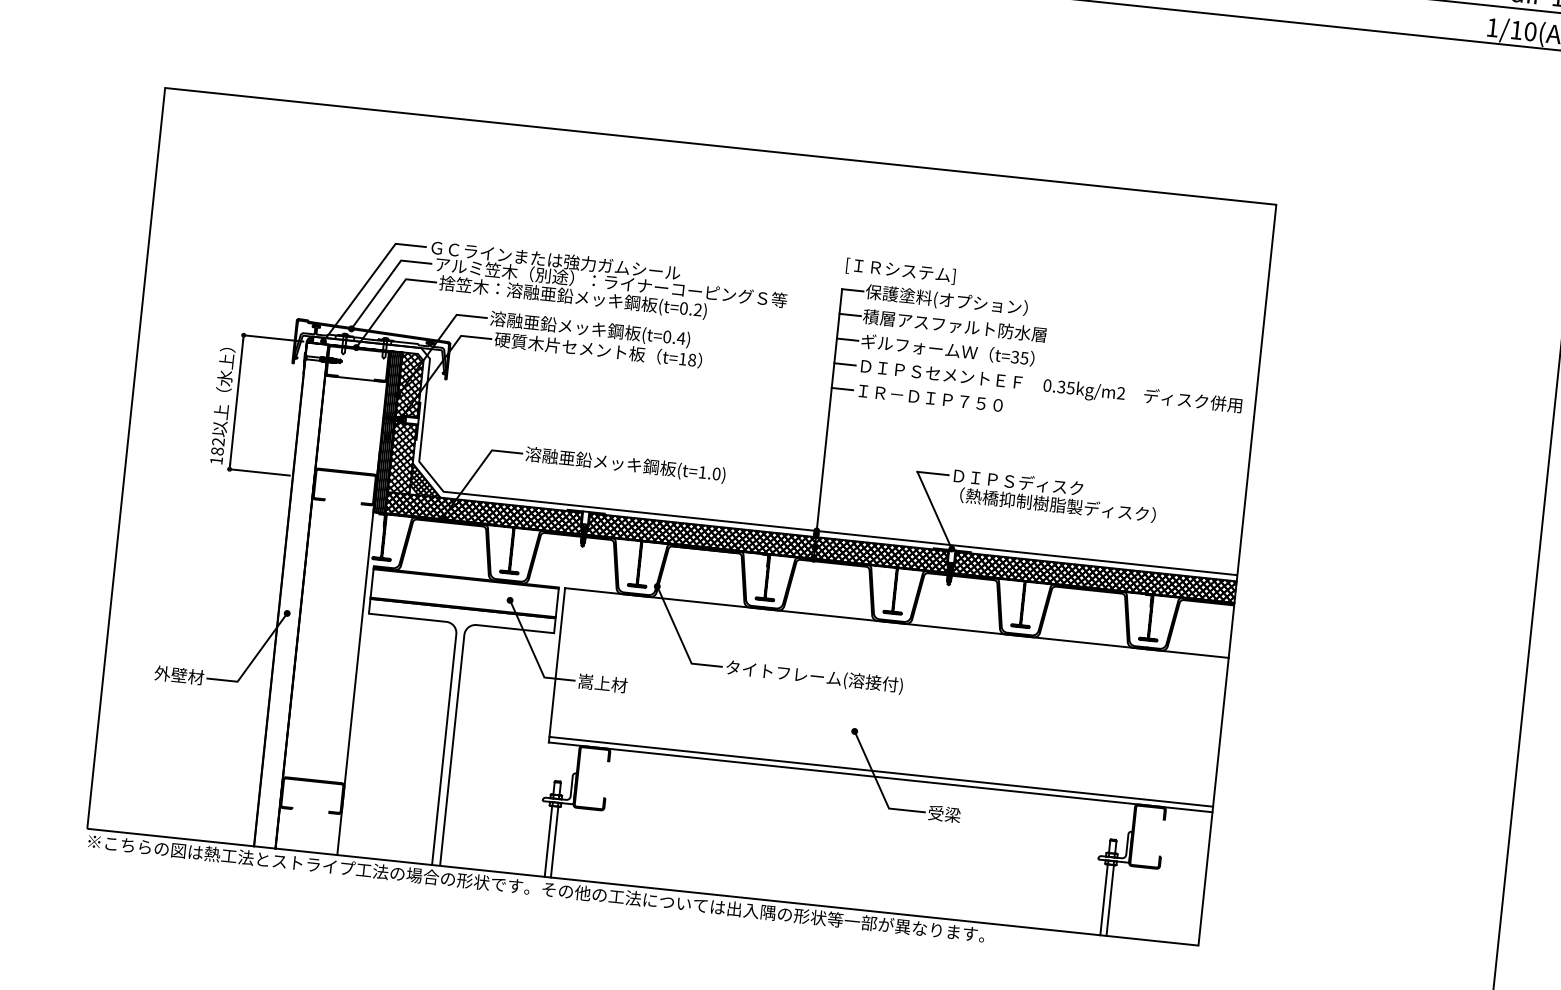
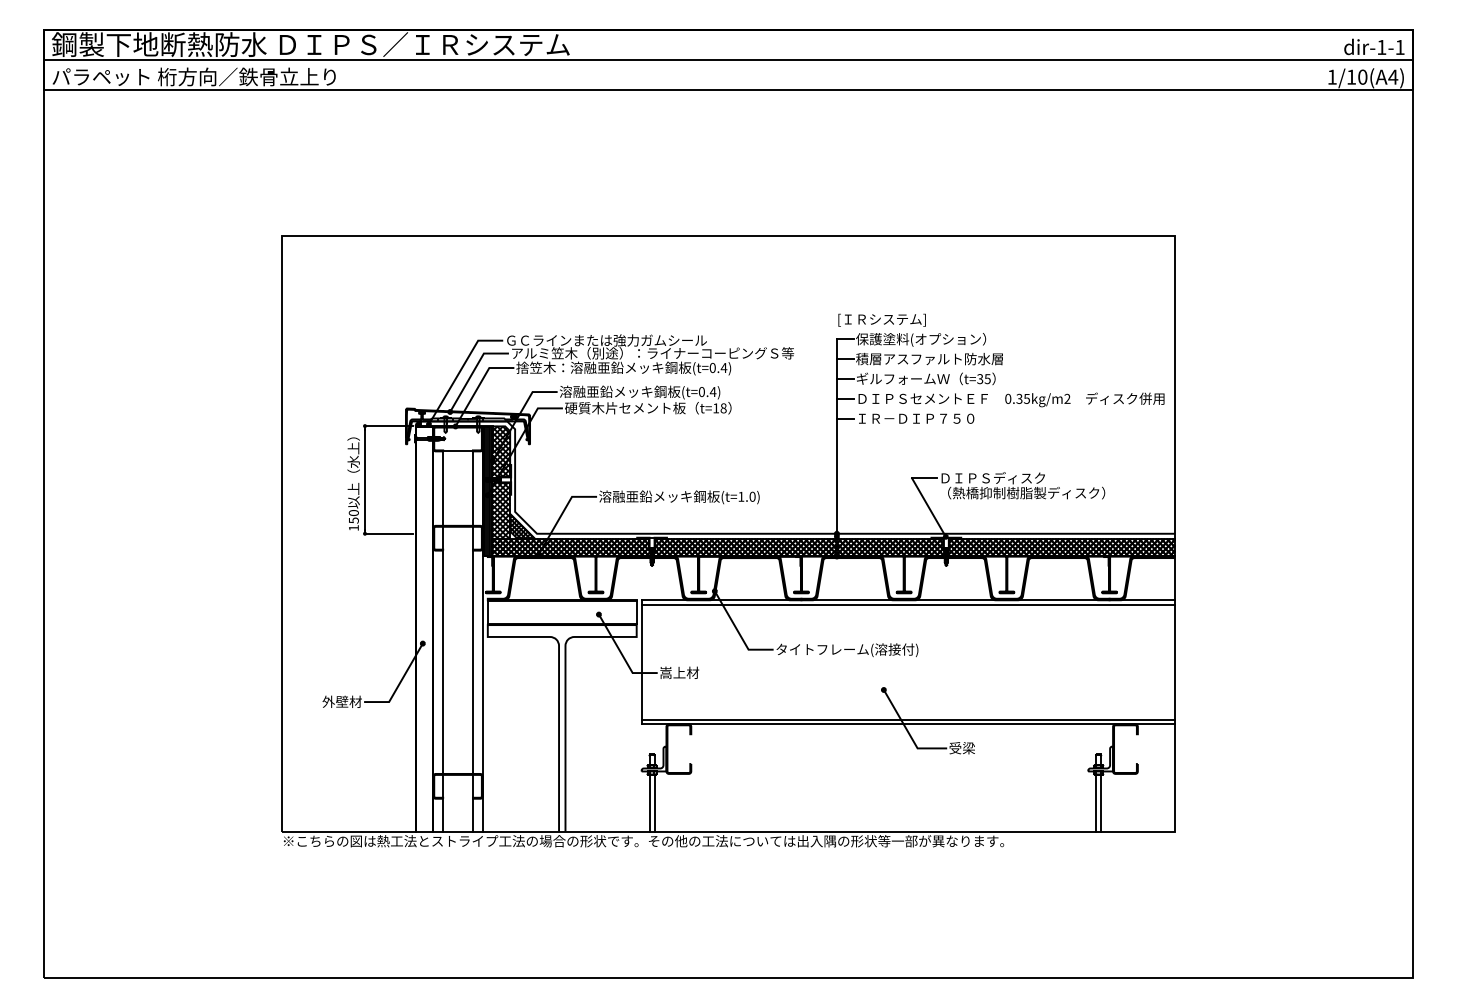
text: (697, 309) -> (723, 367), (t=0.2) -> (t=0.4)
text: (217, 446) -> (353, 516), 182 -> 150
line: (313, 613) -> (443, 641), added
line: (349, 617) -> (472, 641), added
line: (896, 628) -> (908, 604), added

